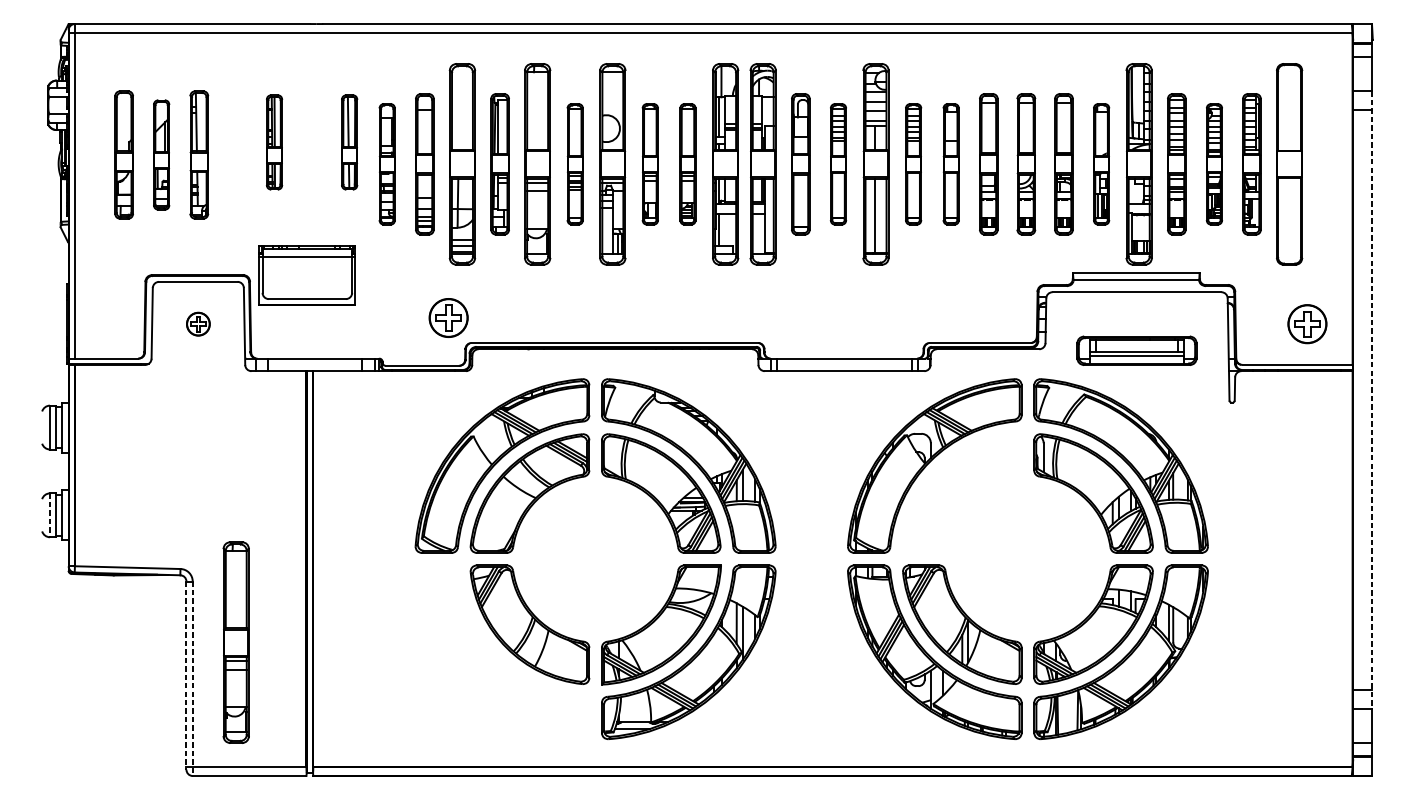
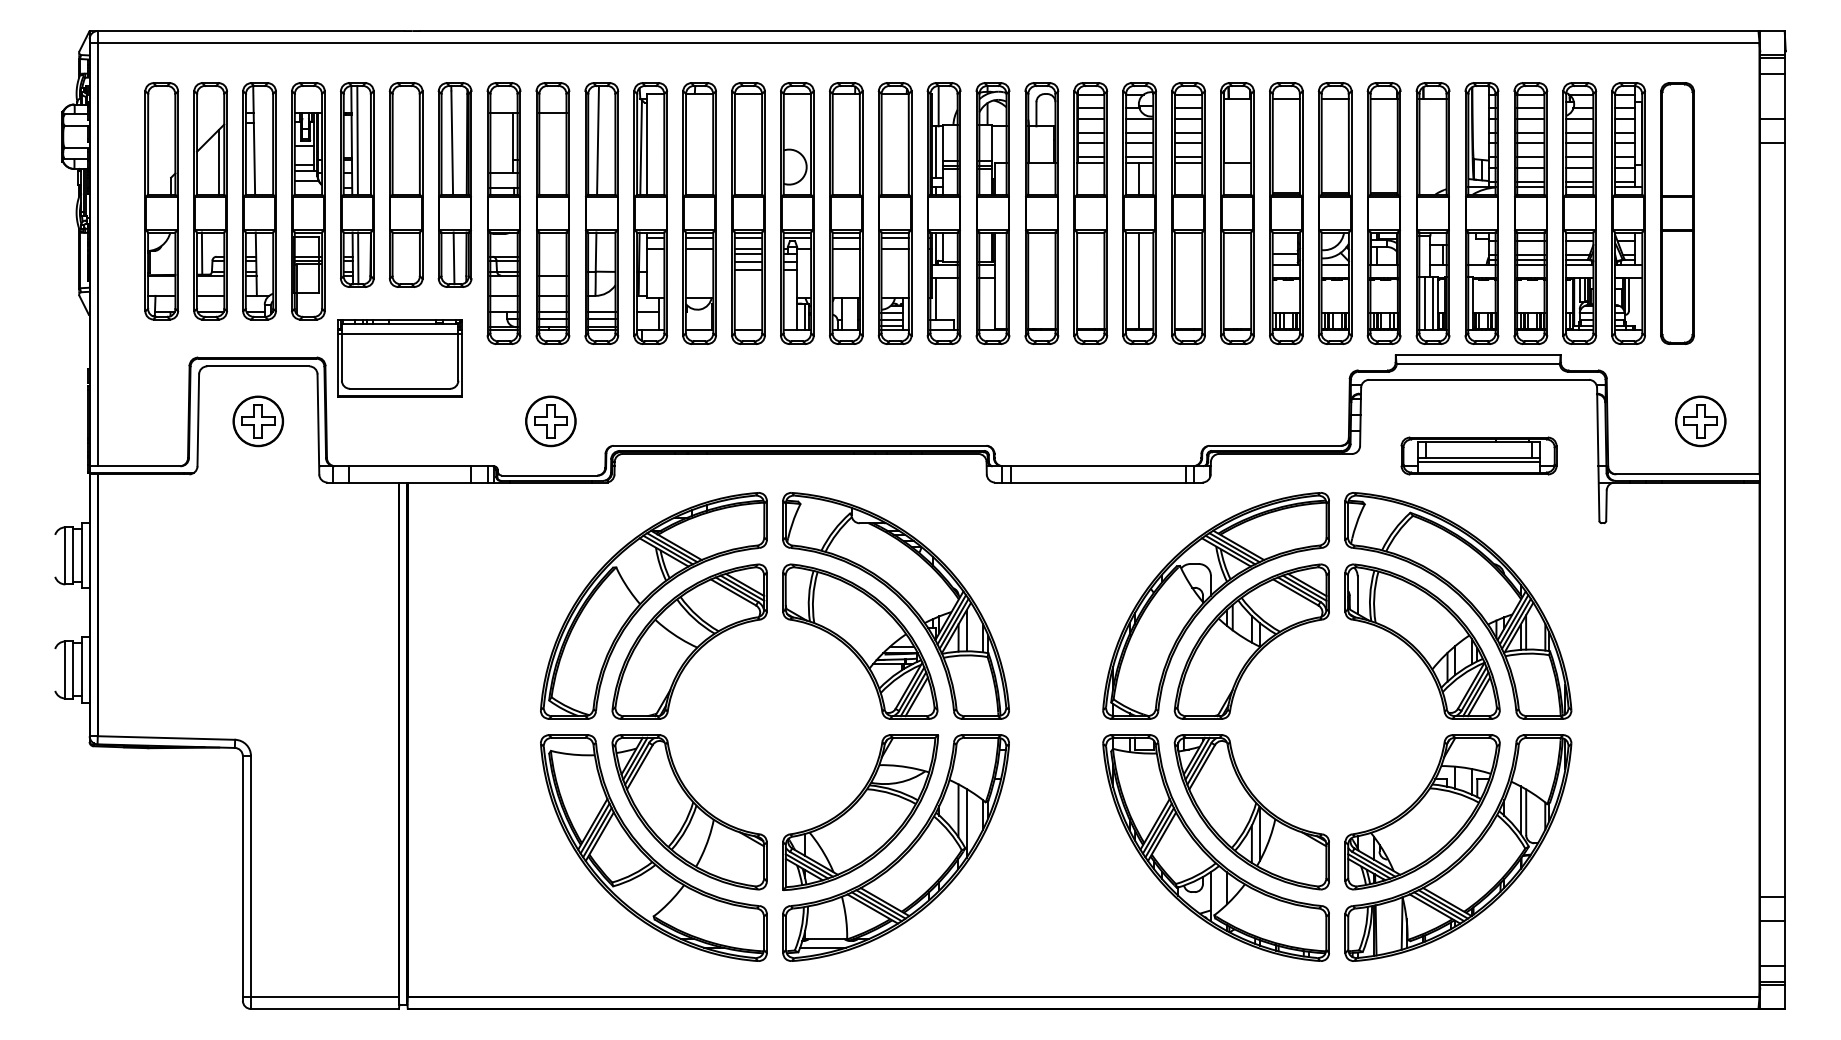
line: (459, 107) -> (597, 139), added
part: (274, 142) -> (357, 184), size x1.67
part: (311, 142) -> (405, 184), added
part: (349, 142) -> (454, 184), size x1.67
part: (123, 155) -> (161, 201), size x1.43
part: (161, 155) -> (210, 201), size x1.67
part: (199, 155) -> (259, 201), size x1.43
part: (236, 155) -> (308, 201), added
part: (386, 164) -> (503, 213), size x1.67
part: (424, 164) -> (552, 213), size x1.43
part: (499, 164) -> (650, 213), size x1.43
part: (575, 164) -> (748, 213), size x1.67
part: (649, 164) -> (845, 213), size x1.67
part: (687, 164) -> (894, 213), size x1.67
part: (800, 164) -> (1041, 213), size x1.43
part: (838, 164) -> (1090, 213), size x1.67
part: (913, 164) -> (1188, 213), size x1.67
part: (951, 164) -> (1237, 213), size x1.67
part: (988, 164) -> (1286, 213), size x1.43
part: (1025, 164) -> (1334, 213), size x1.43
part: (1063, 164) -> (1383, 213), size x1.43
part: (1101, 164) -> (1432, 213), size x1.67
part: (1176, 164) -> (1530, 213), size x1.43
part: (1214, 164) -> (1579, 213), size x1.67
part: (1251, 164) -> (1628, 213), size x1.43
part: (448, 318) -> (550, 421), moved
part: (198, 324) -> (258, 421), size x1.67
line: (1371, 400) -> (1784, 520), dashed -> solid
part: (962, 493) -> (1251, 641), added
line: (50, 514) -> (65, 669), dashed -> solid
part: (236, 642) -> (307, 835), removed
part: (497, 655) -> (647, 852), added
line: (186, 675) -> (242, 878), dashed -> solid
line: (193, 679) -> (251, 883), dashed -> solid

